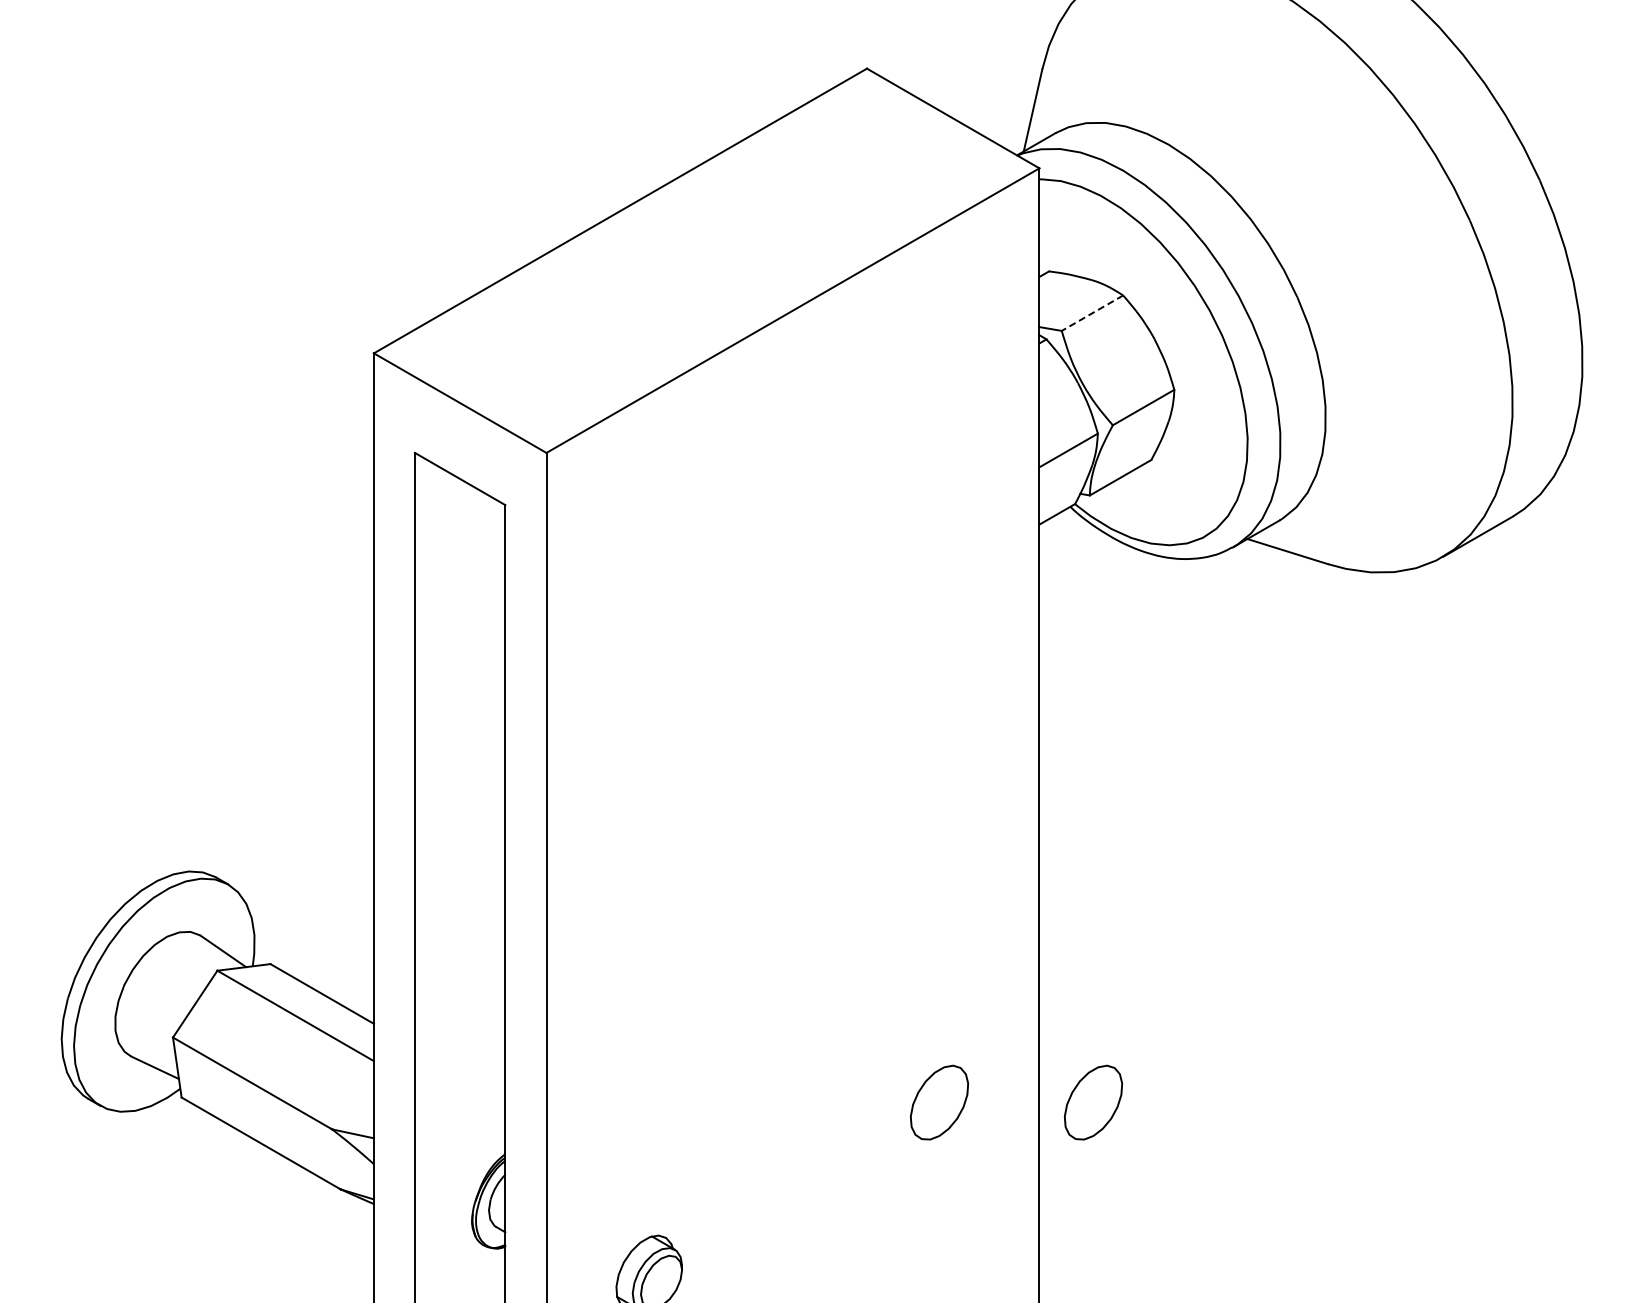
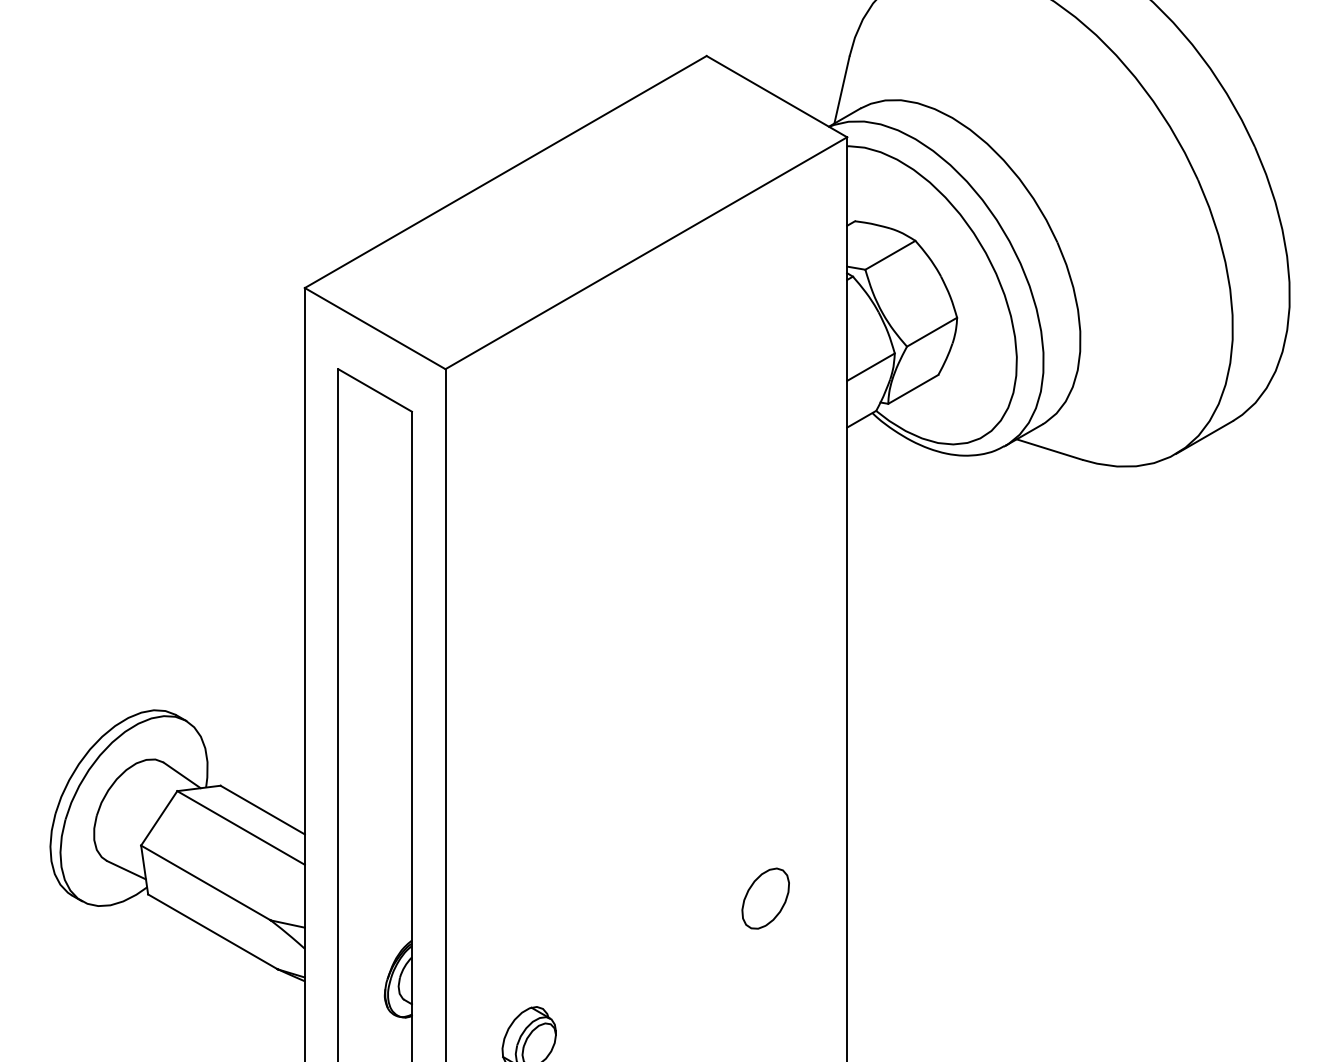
line: (1092, 313) -> (890, 255), dashed -> solid
part: (1093, 1102) -> (891, 898), removed

